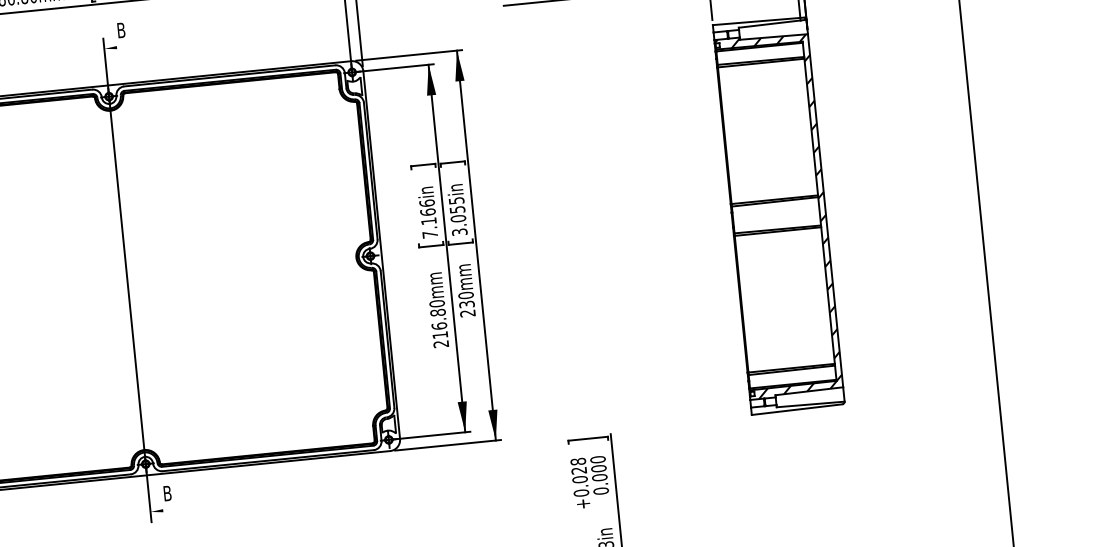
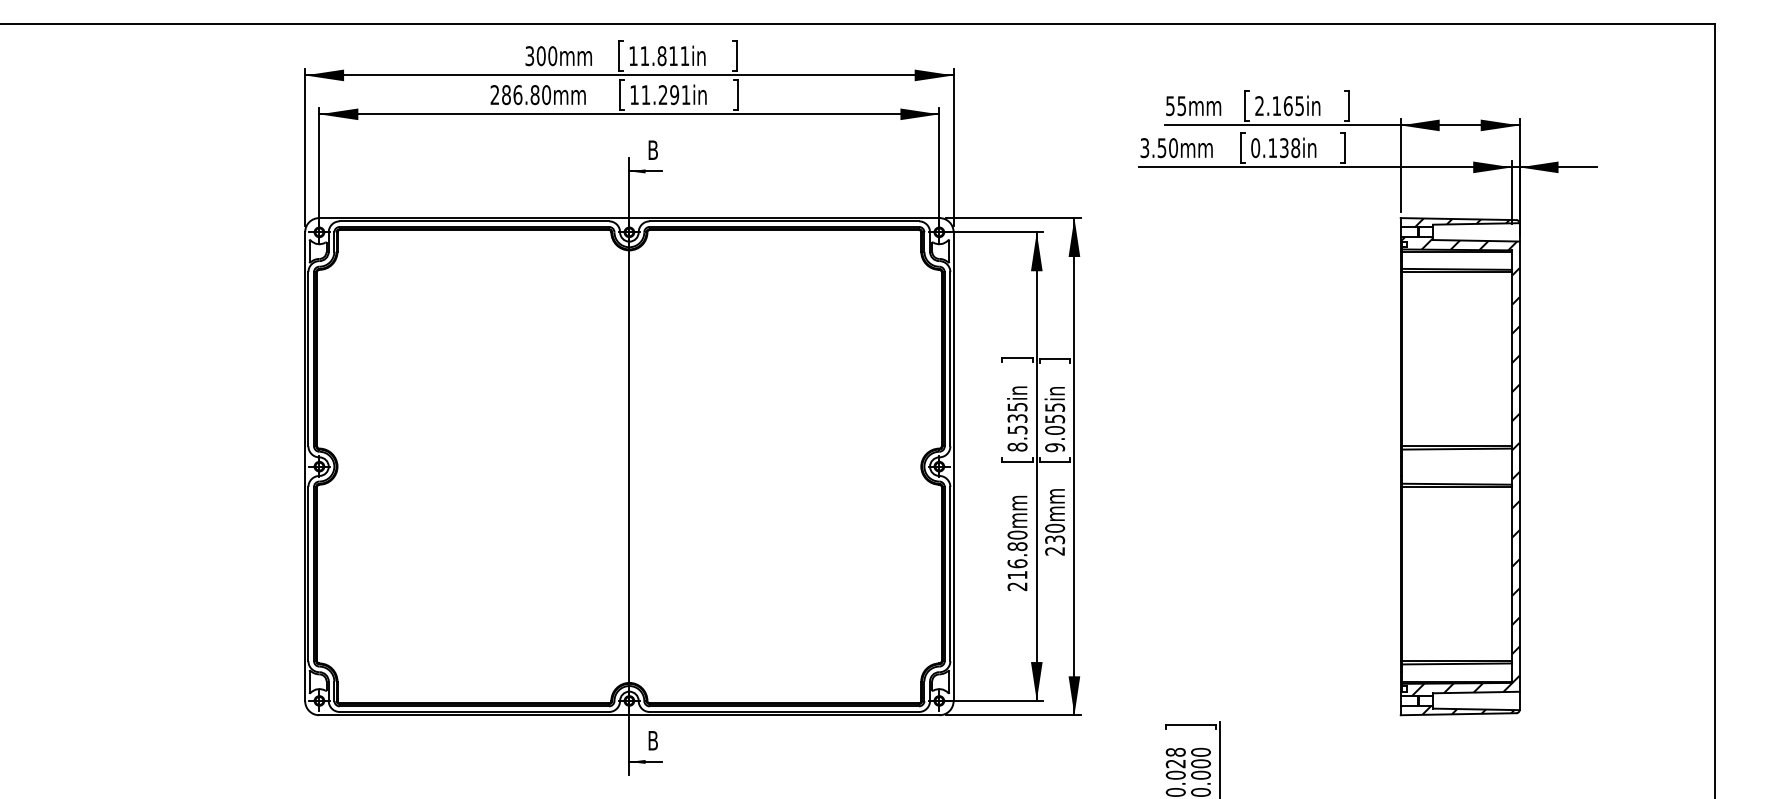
hatch: (760, 23) -> (1461, 222), added
line: (116, 47) -> (645, 171), added
text: (428, 218) -> (1017, 426), 7.166in -> 8.535in
text: (459, 232) -> (1054, 447), 3.055in -> 9.055in
hatch: (795, 406) -> (1457, 709), added
line: (163, 510) -> (645, 761), added

